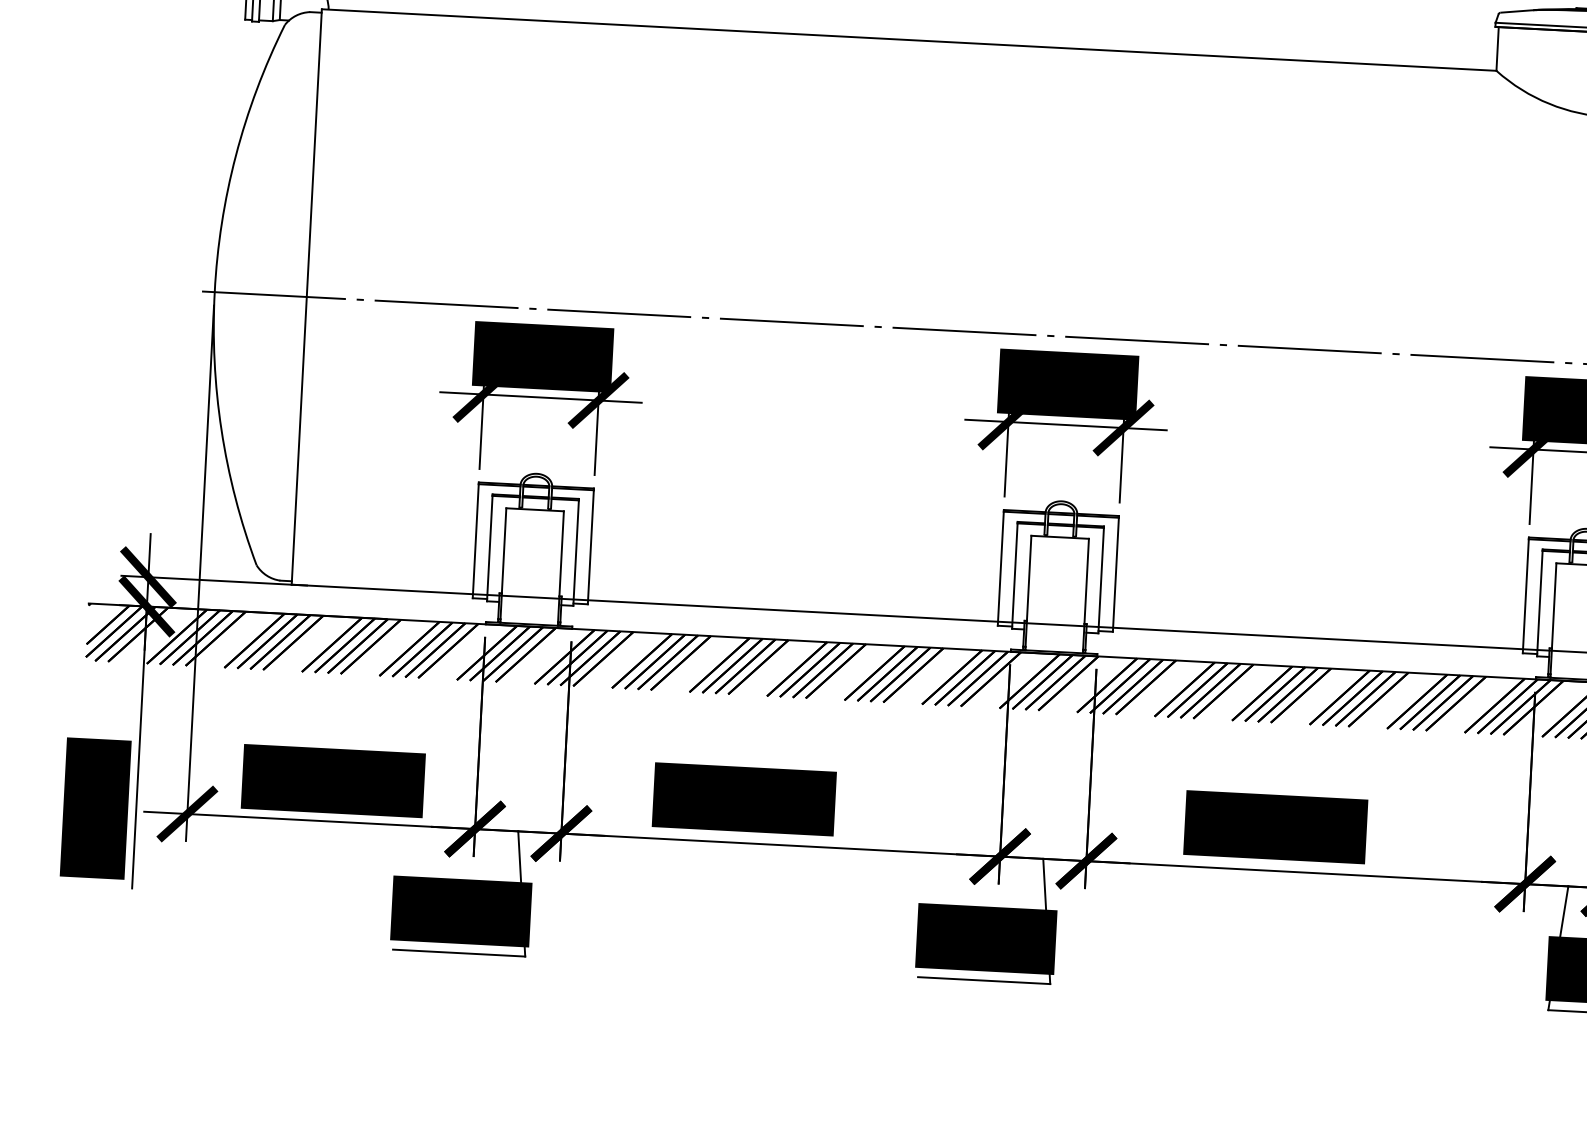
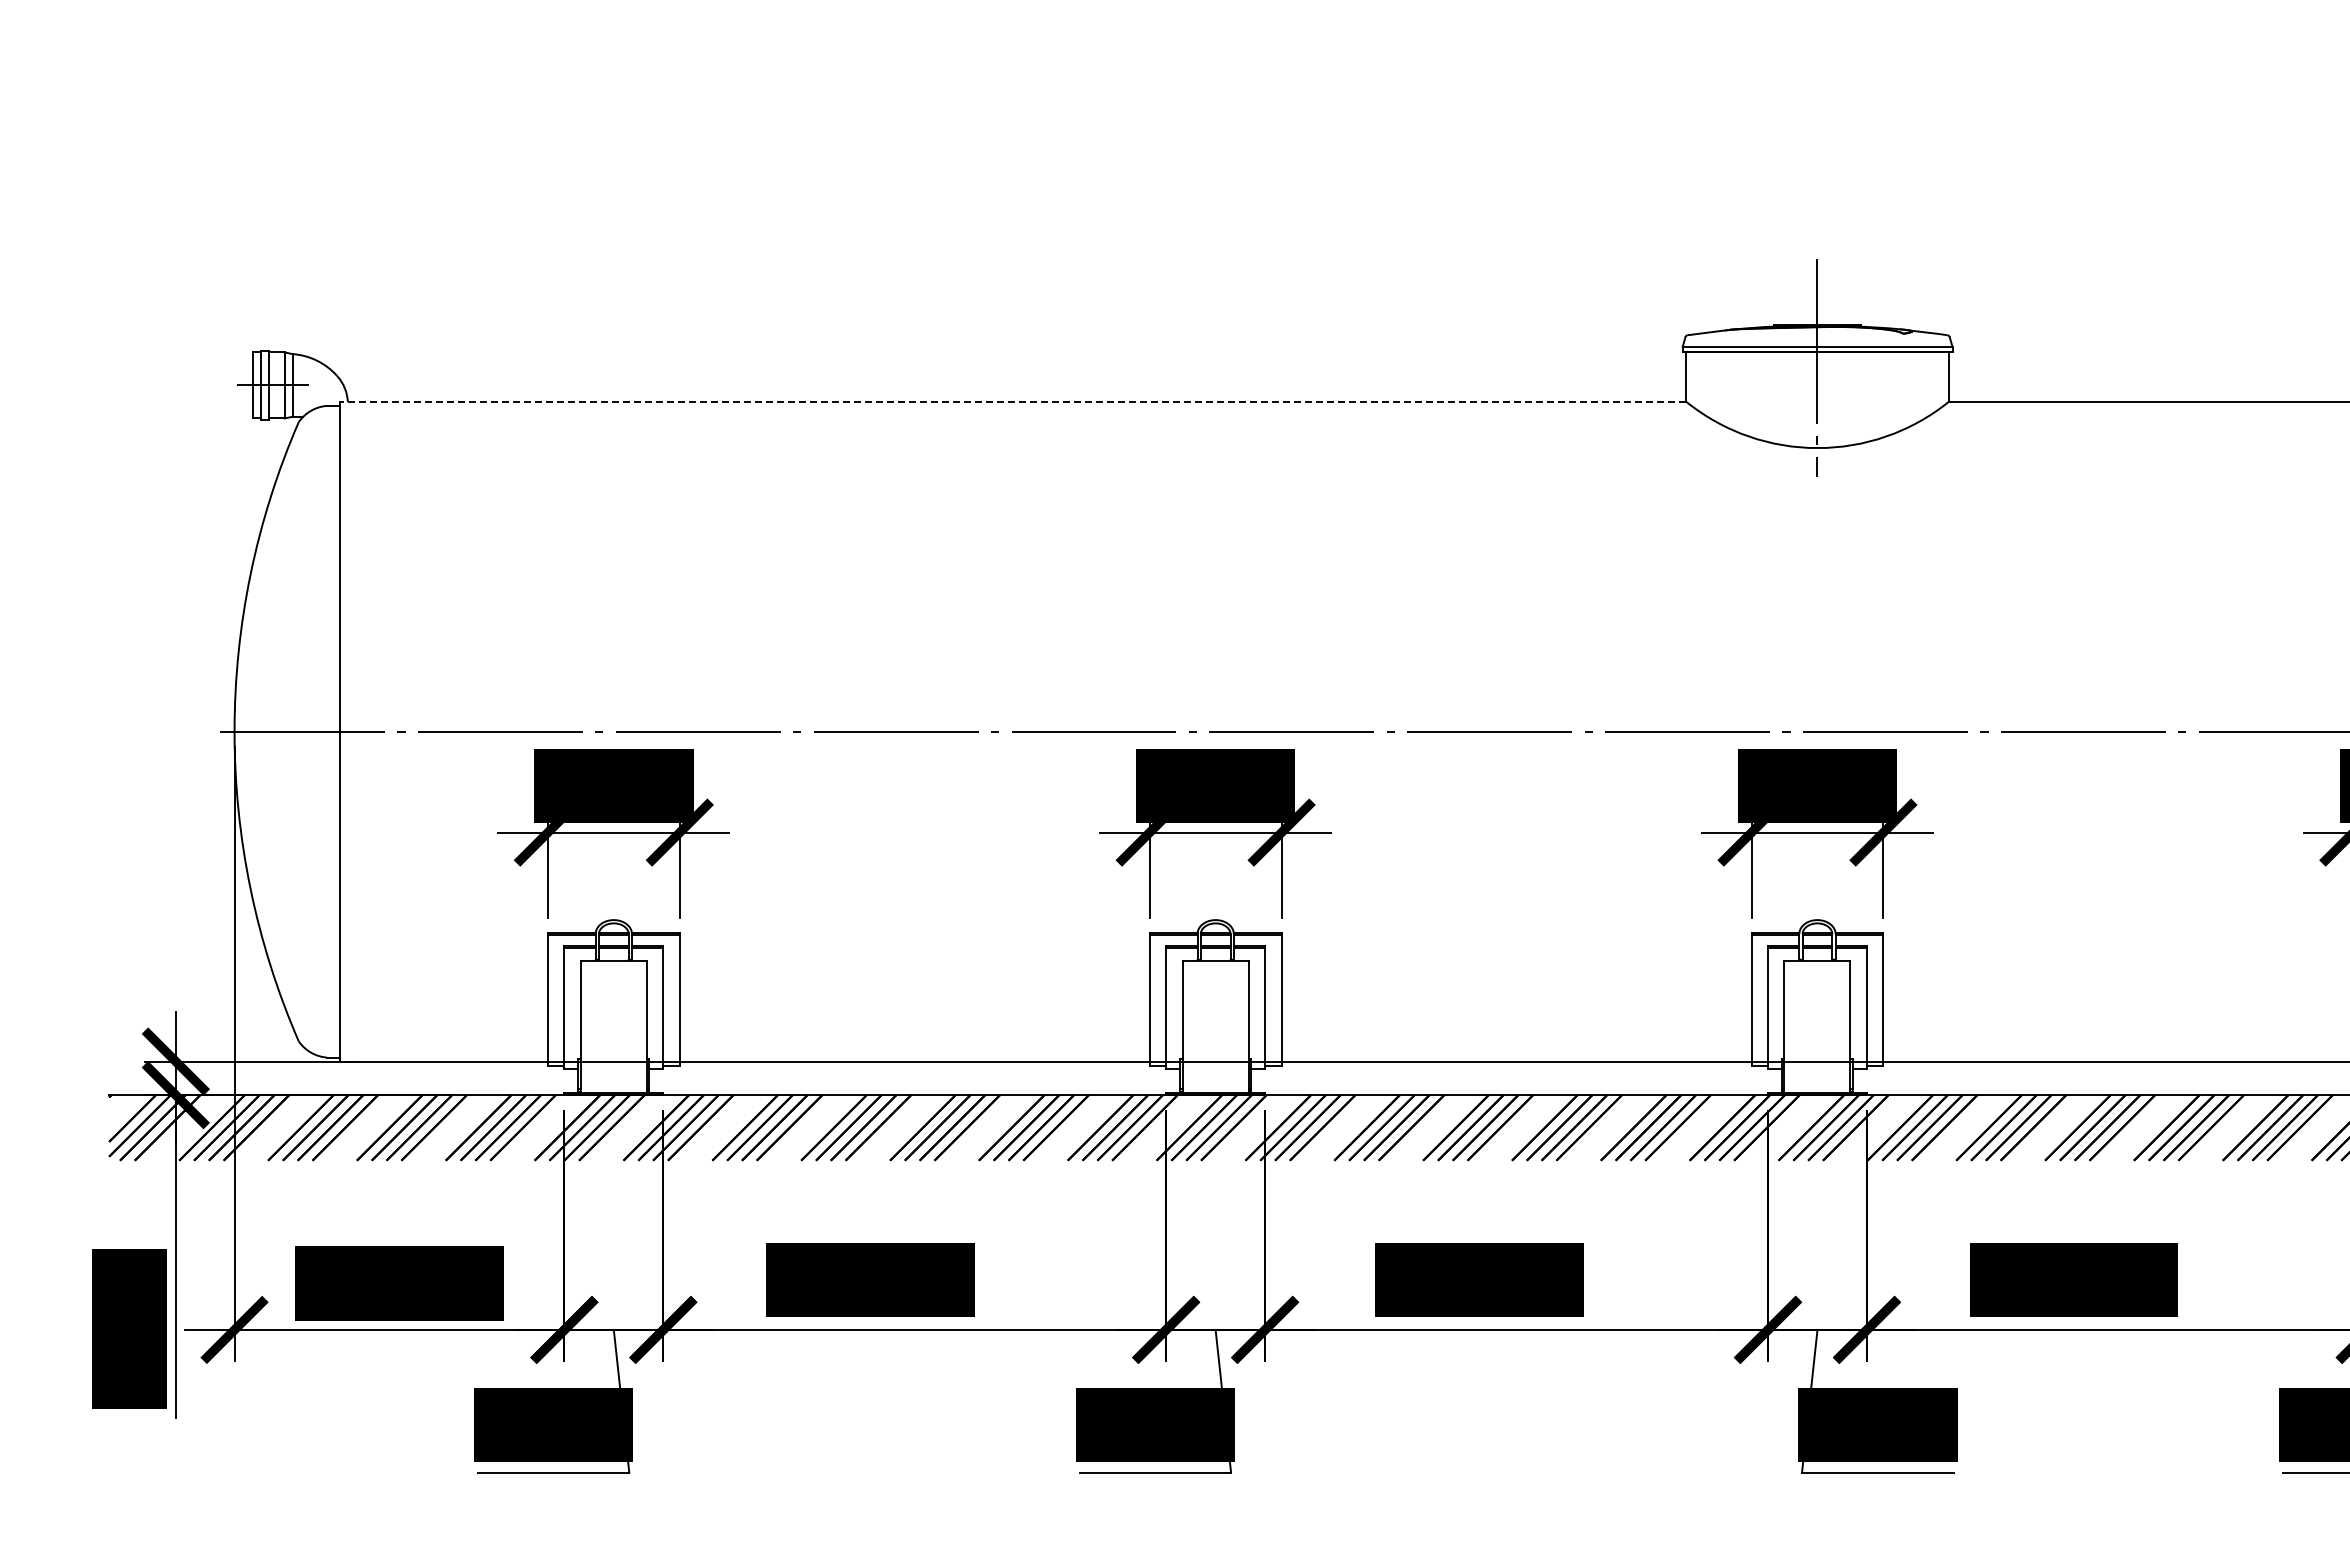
line: (908, 39) -> (1012, 401), solid -> dashed

